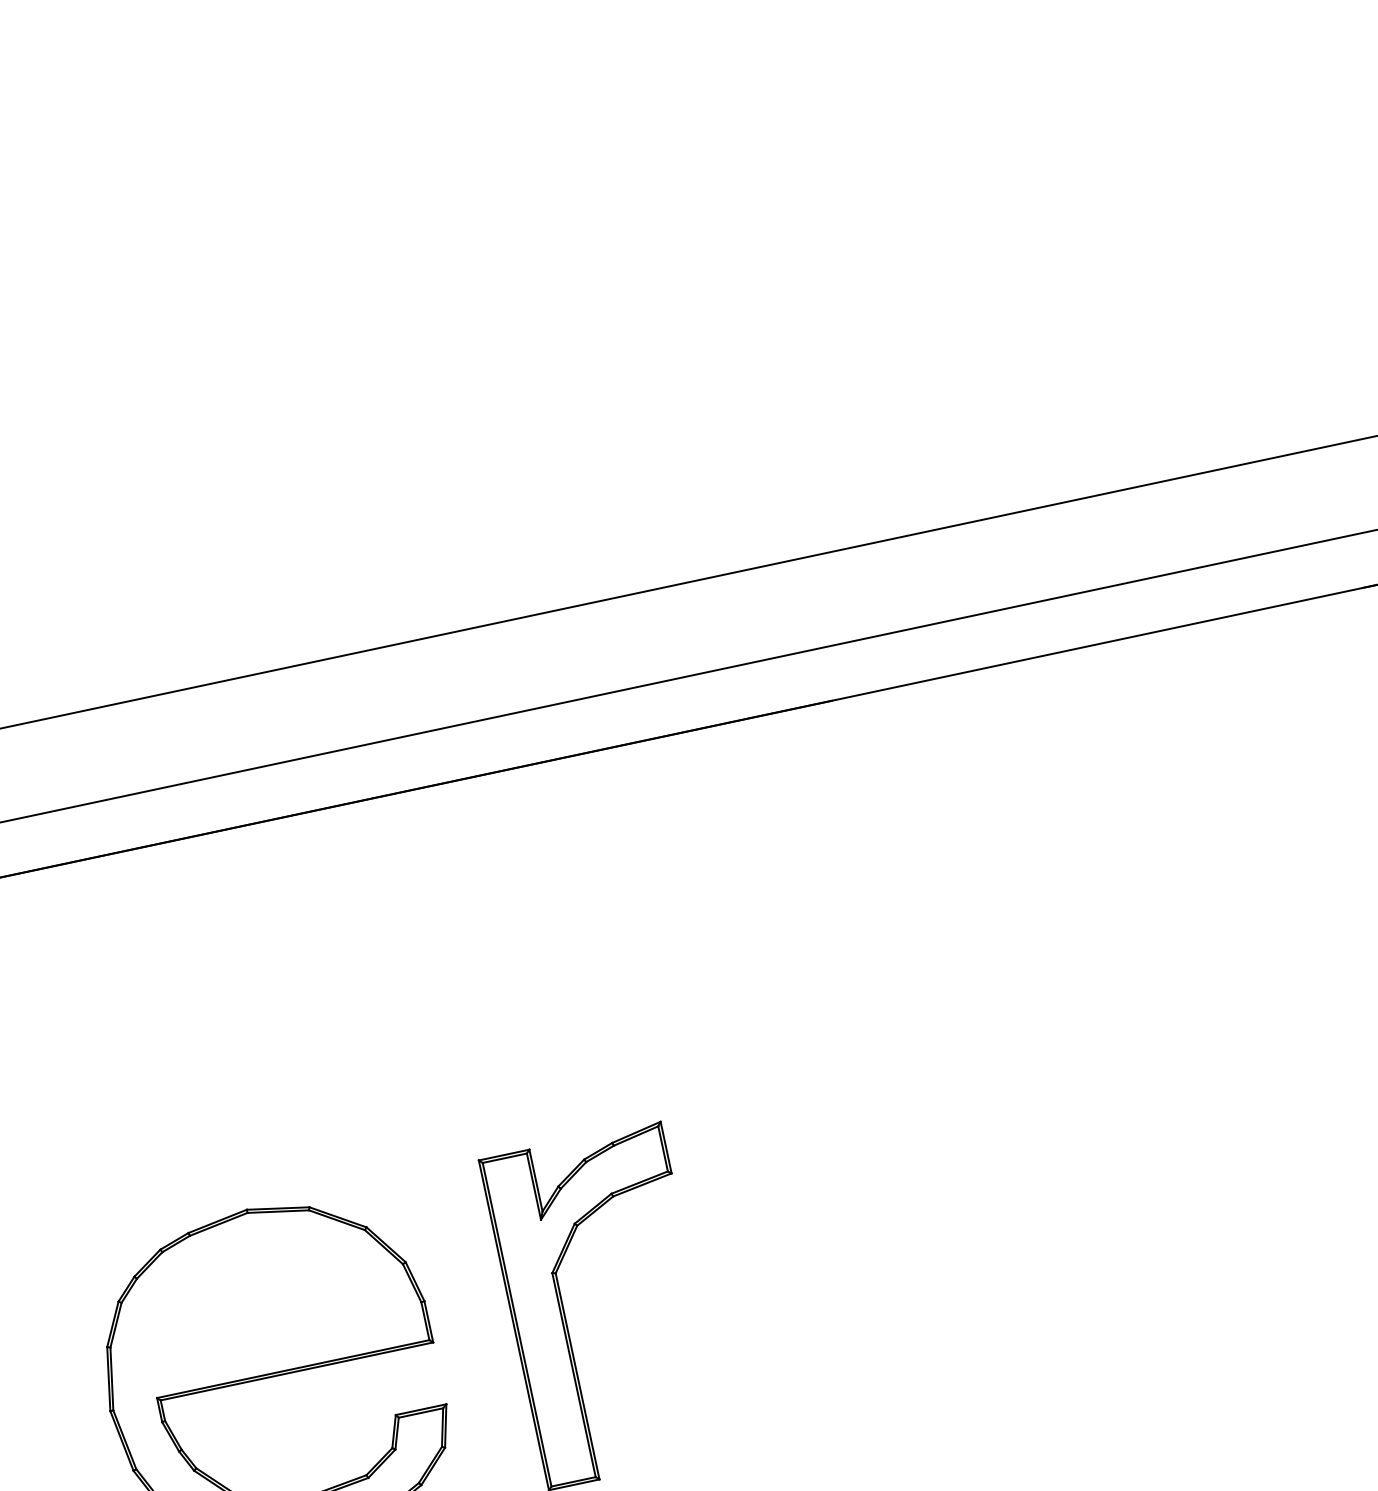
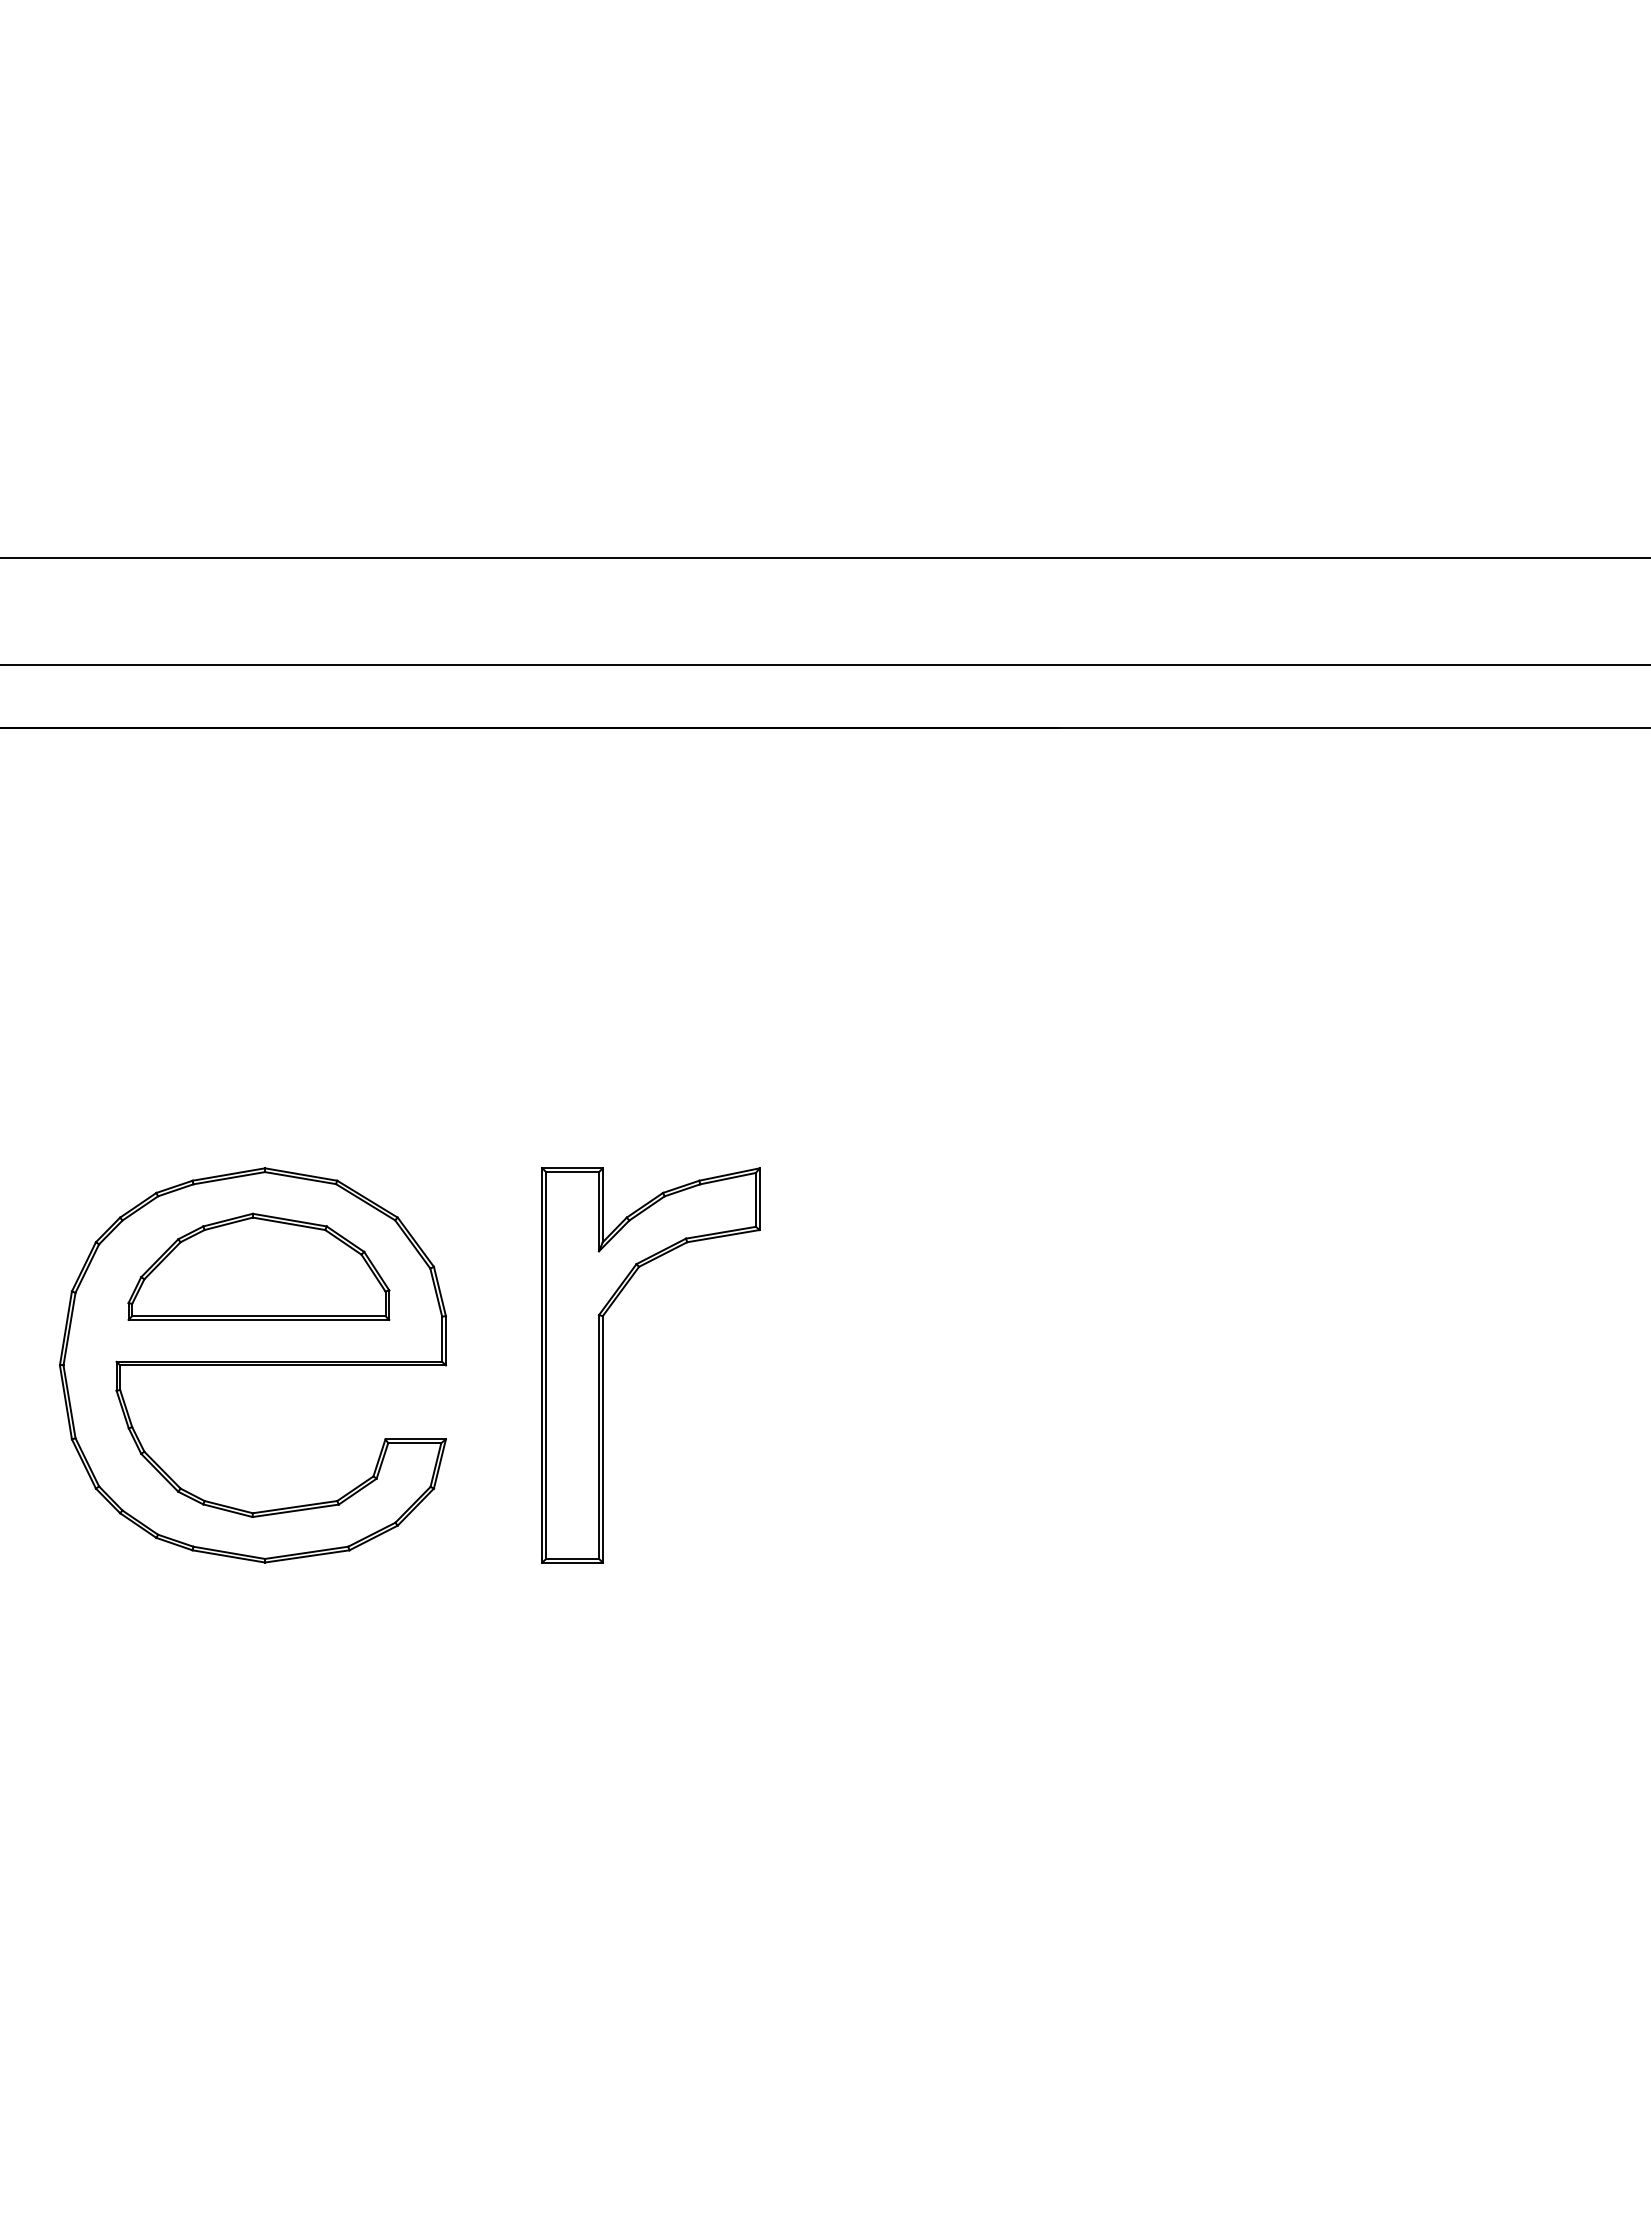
part: (258, 1293) -> (258, 1266), added

